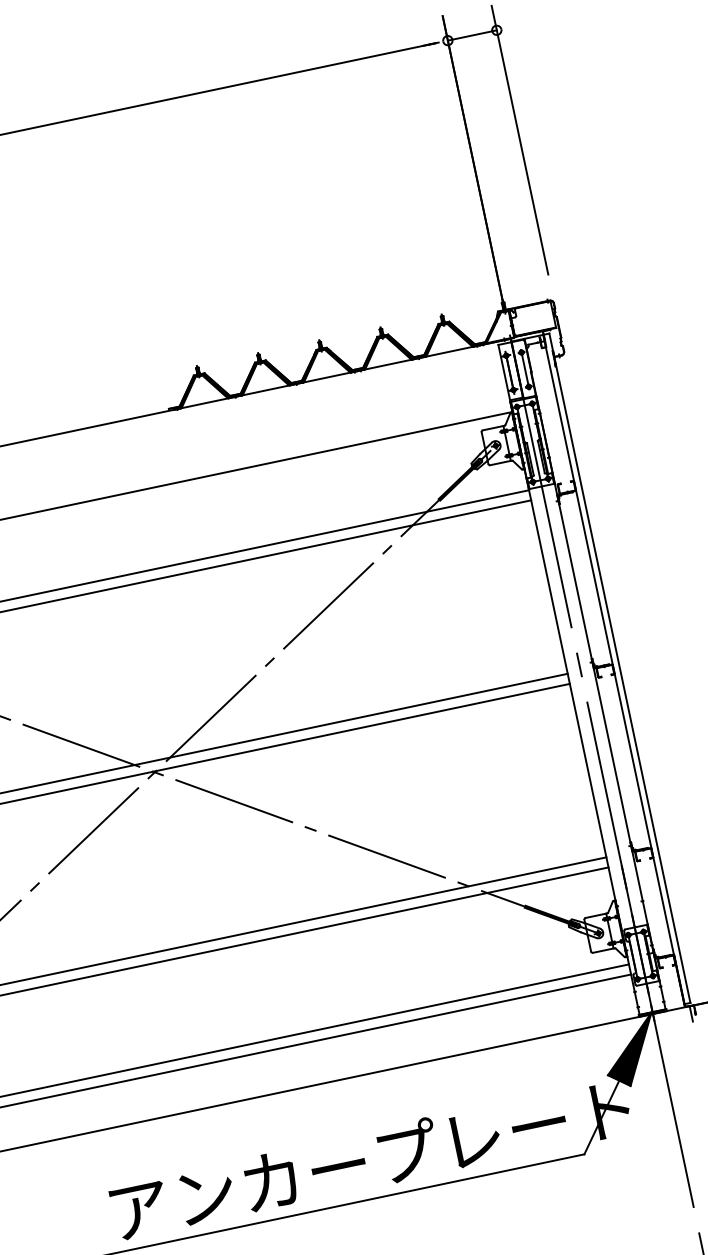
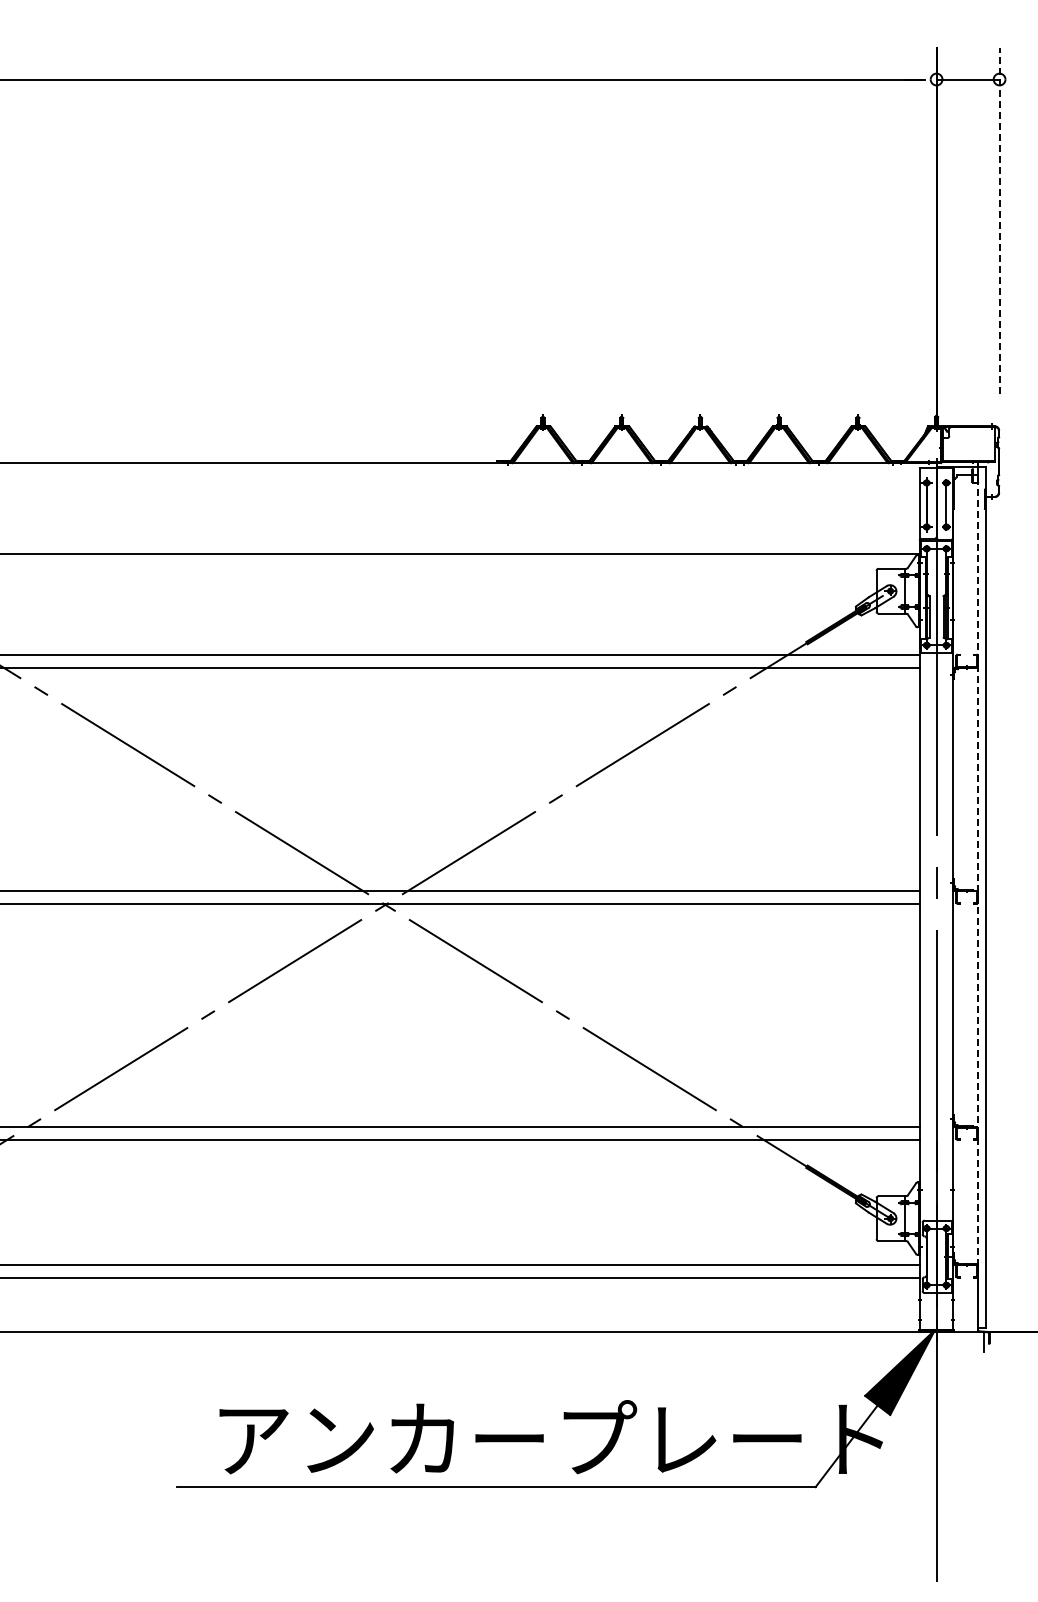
line: (519, 139) -> (999, 220), solid -> dashed
line: (613, 669) -> (977, 897), solid -> dashed

